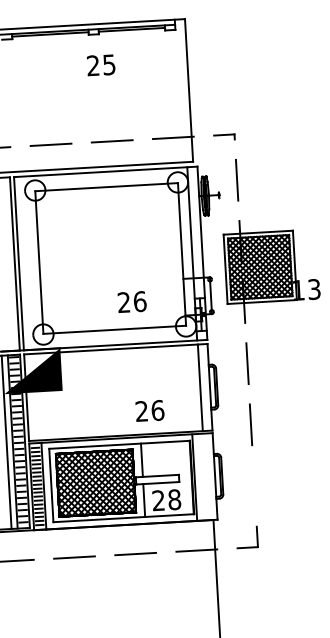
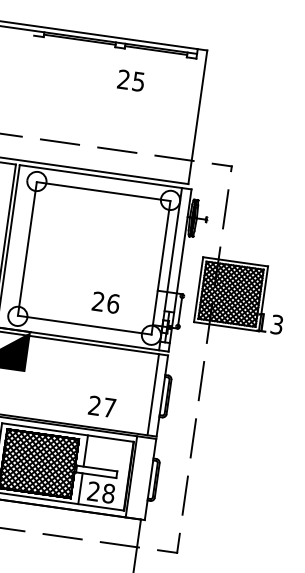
text: (101, 65) -> (131, 80), moved
text: (157, 410) -> (109, 407), 26 -> 27
line: (254, 485) -> (185, 495), added

